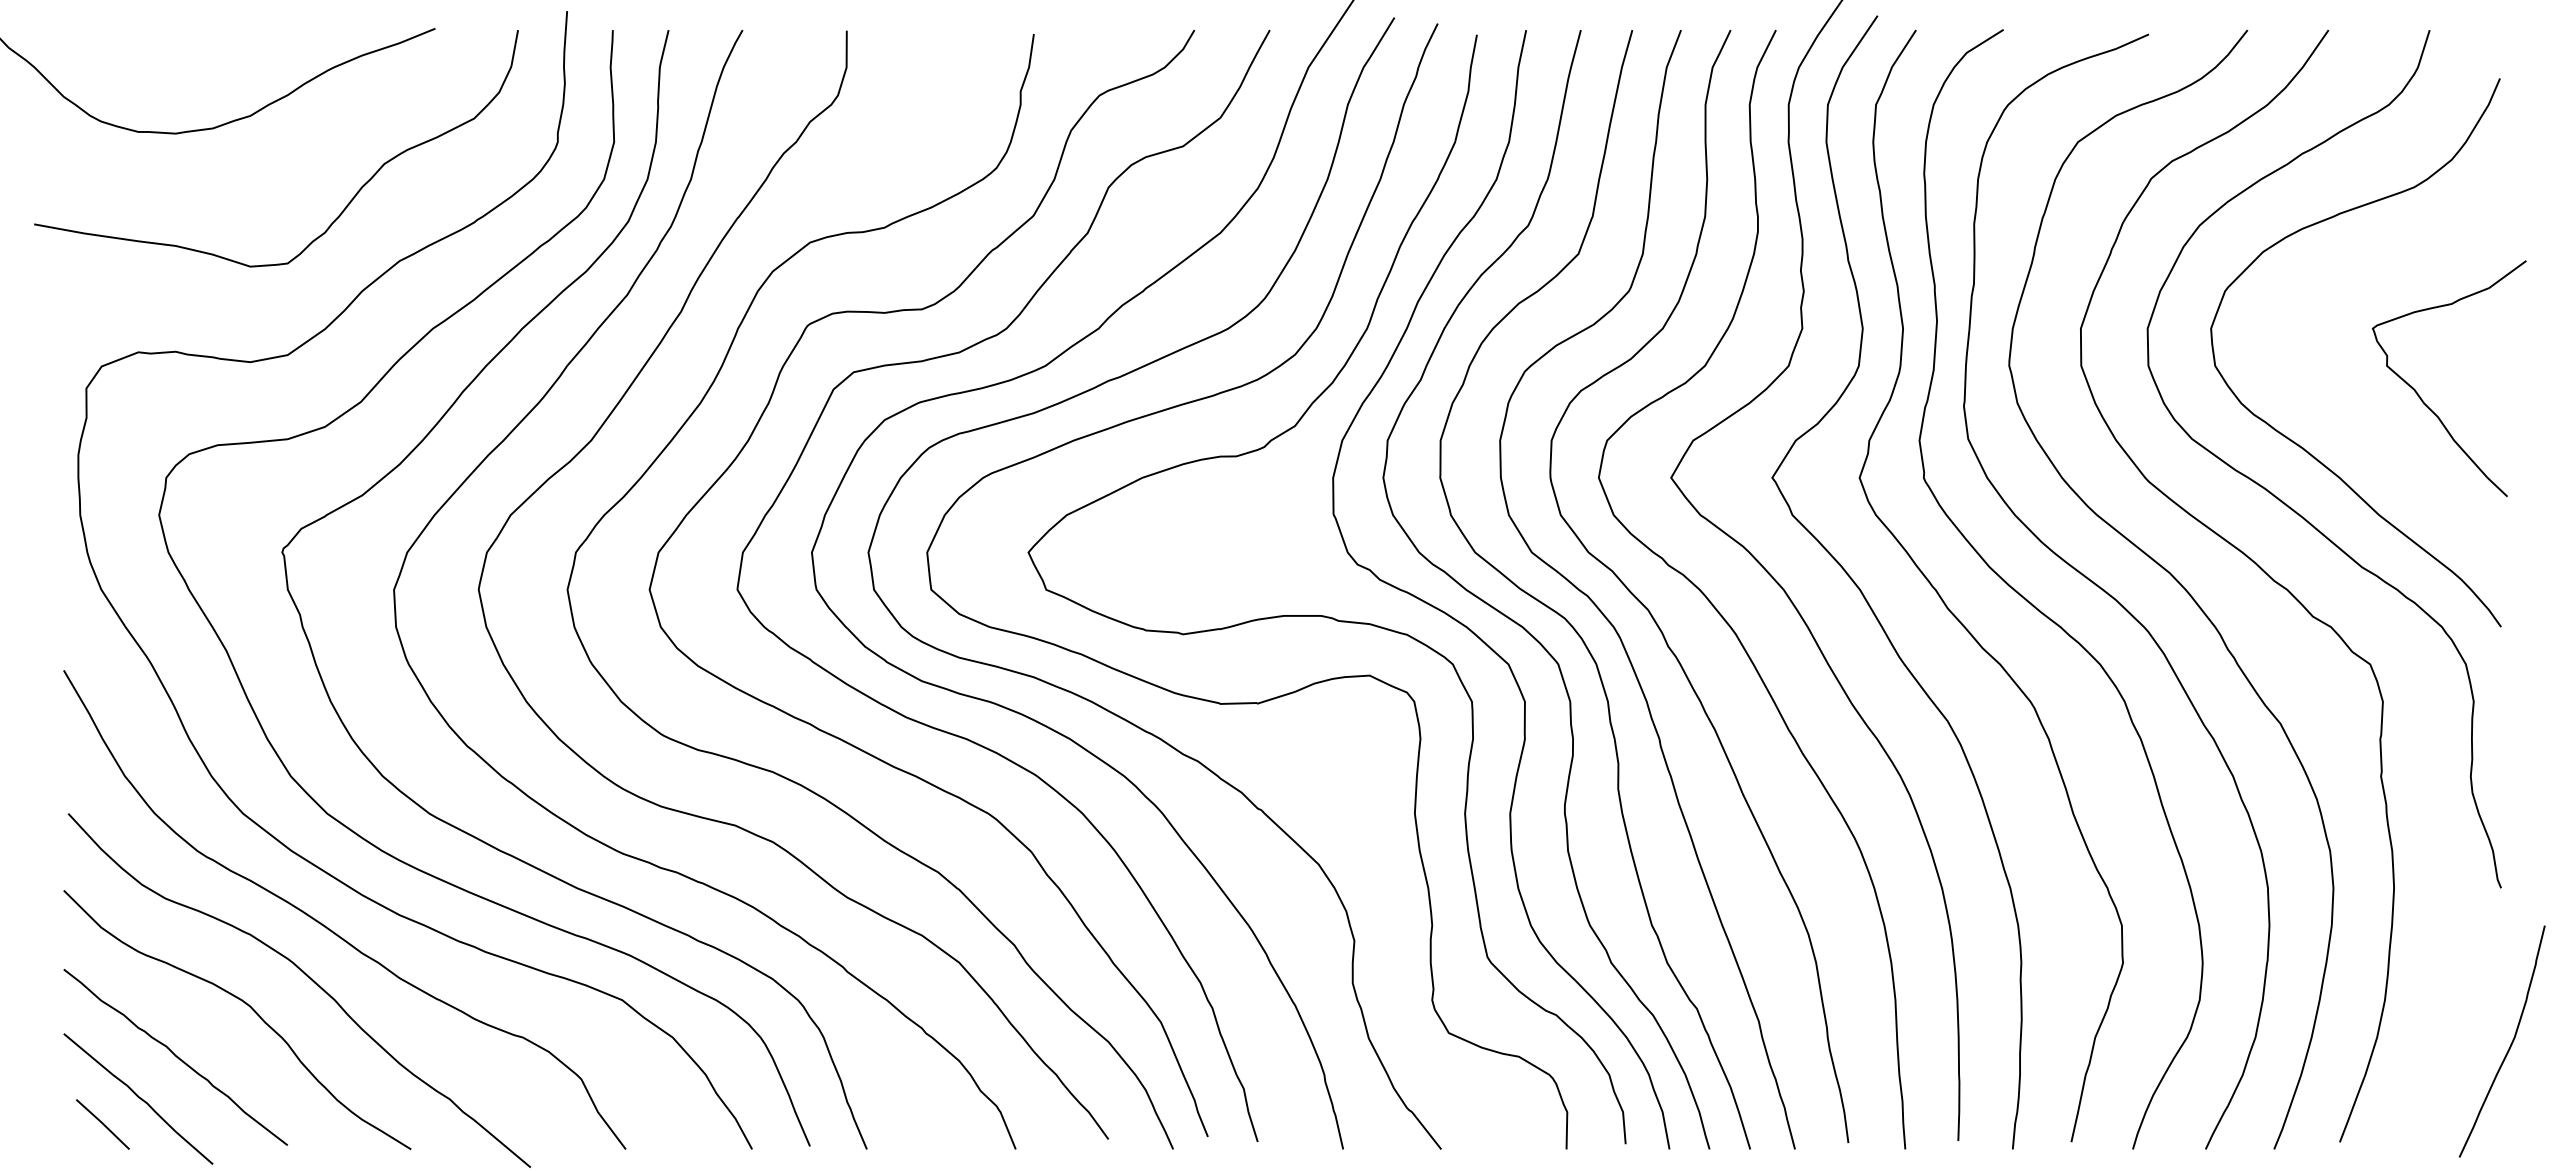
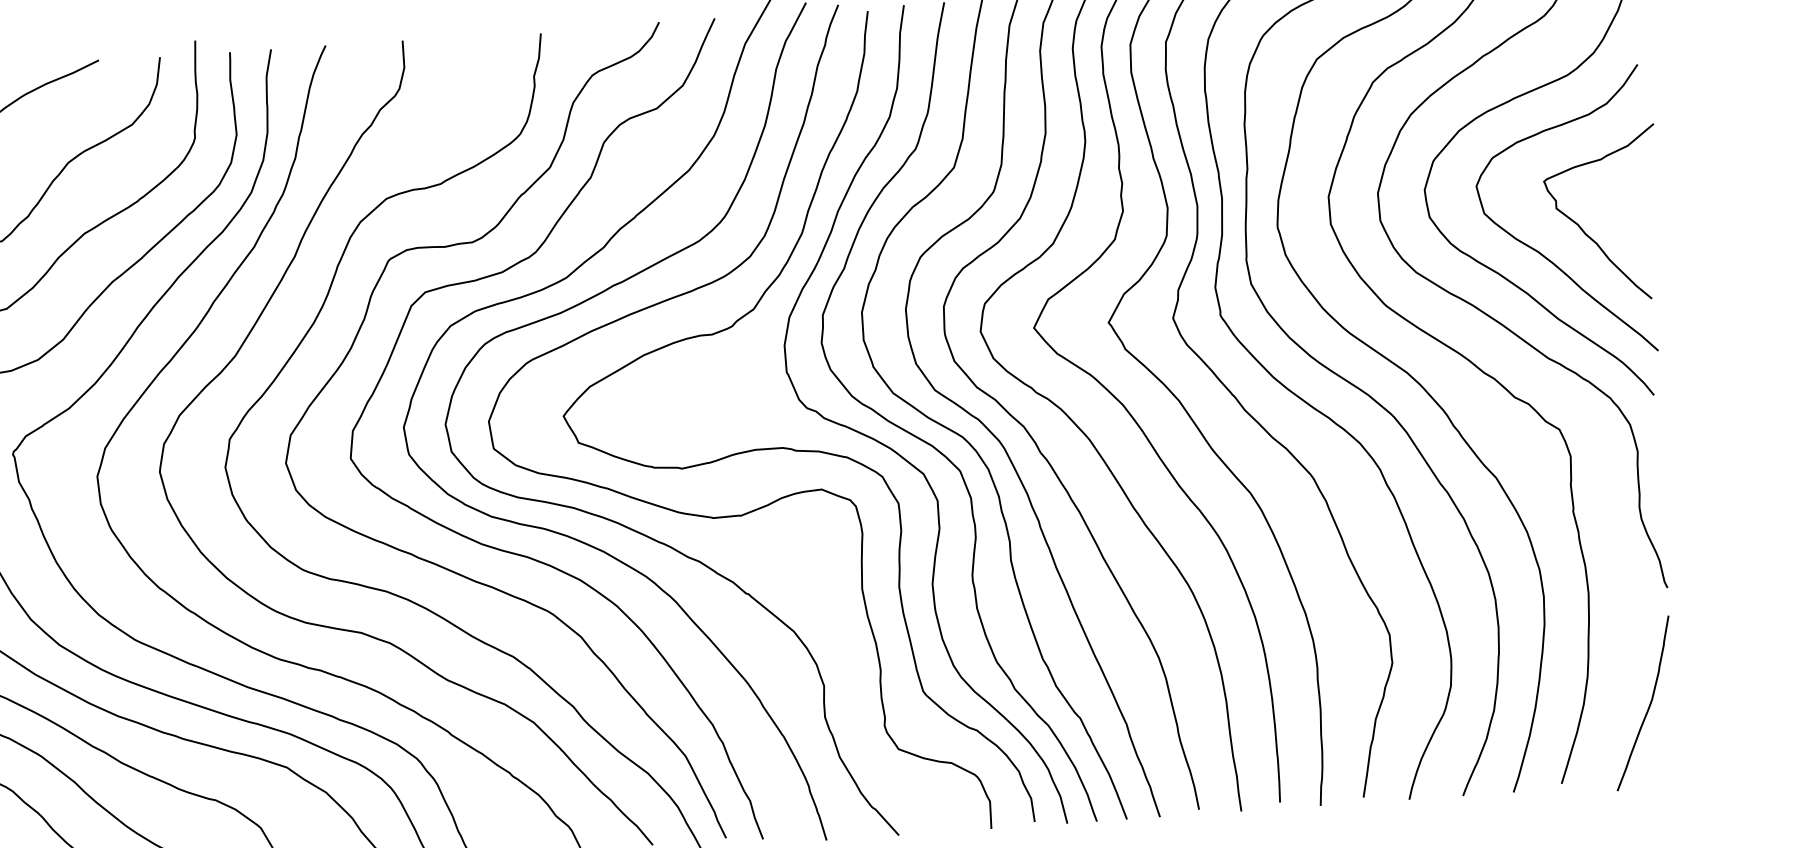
curve: (2358, 421) -> (1538, 250), added
curve: (2509, 1046) -> (1648, 706), moved

